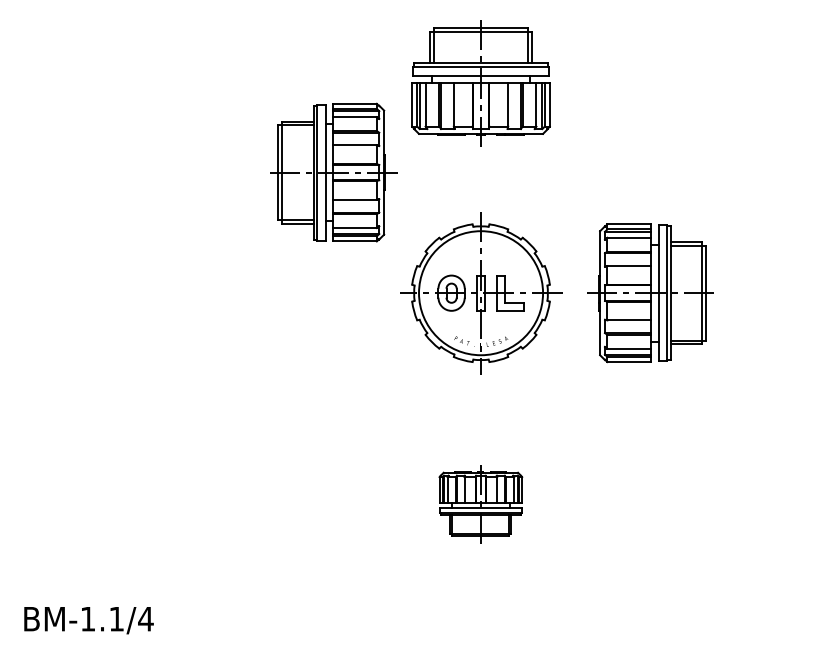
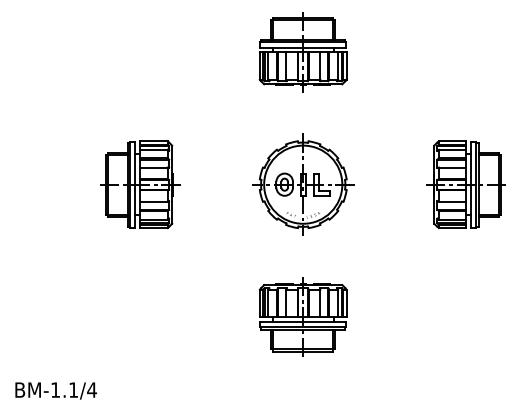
part: (333, 172) -> (140, 184), moved
part: (649, 292) -> (465, 184), moved
part: (479, 502) -> (302, 316), size x1.67

